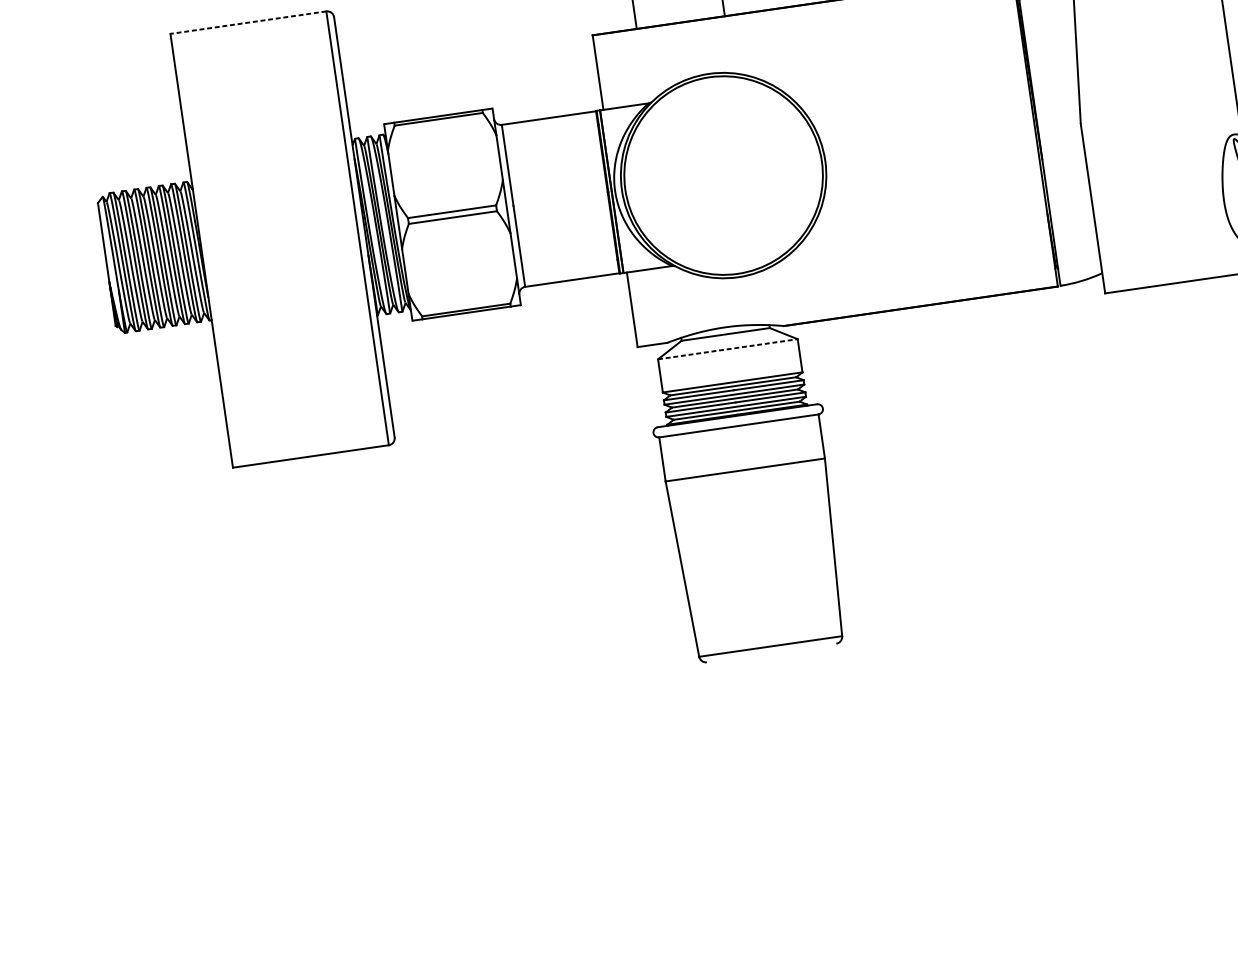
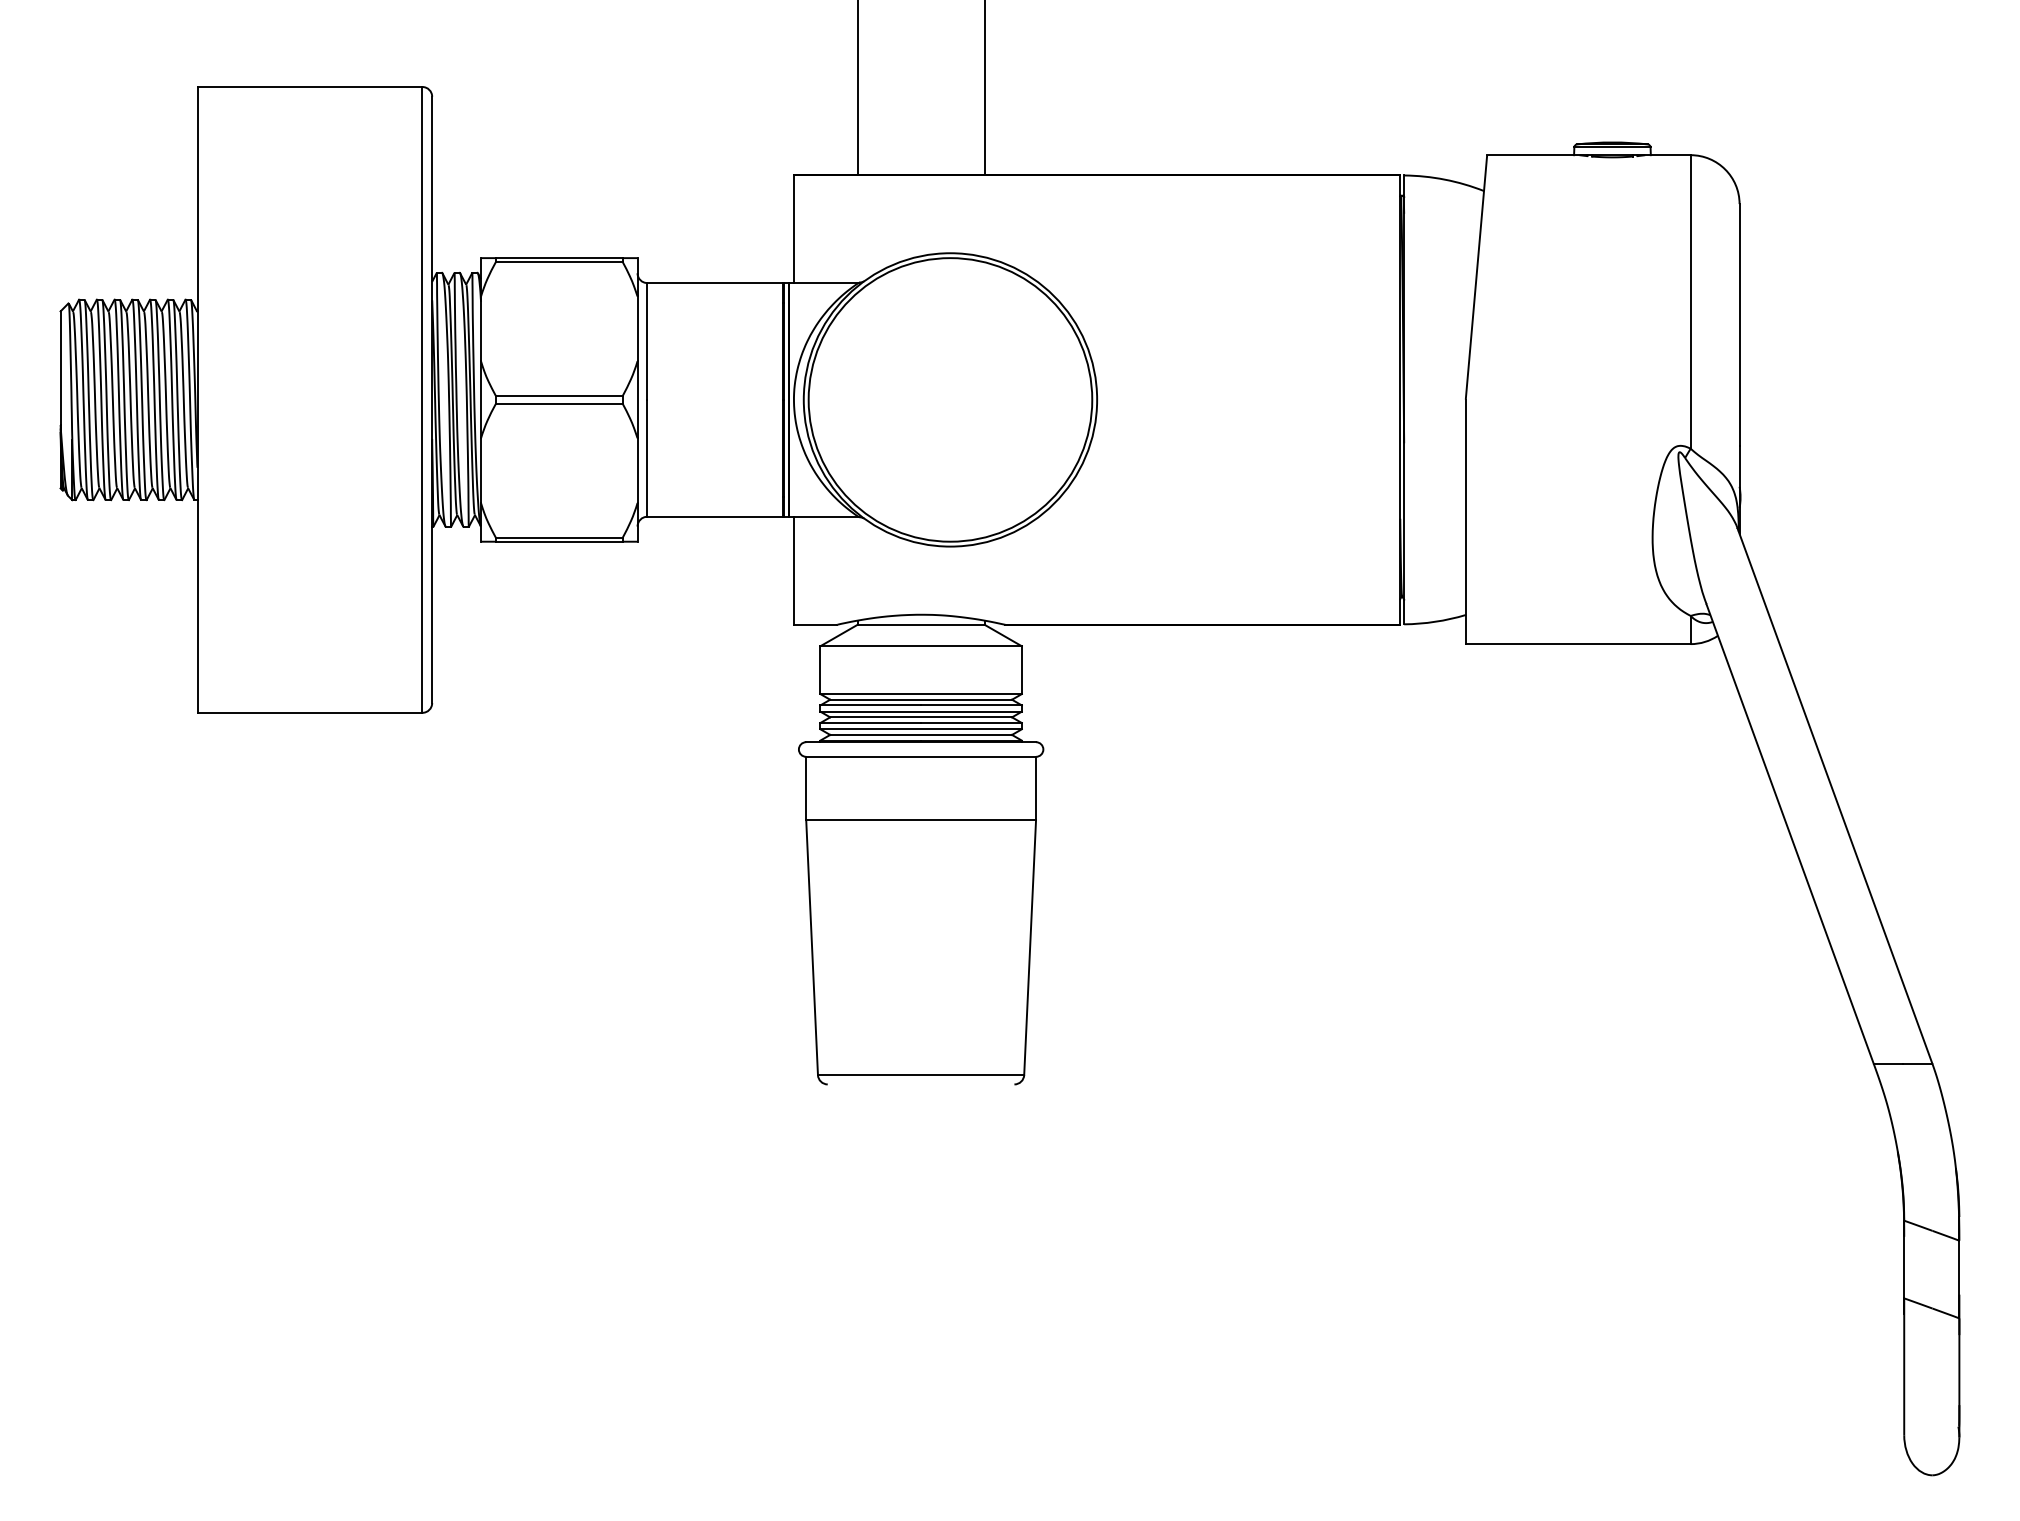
line: (248, 23) -> (309, 87), dashed -> solid
line: (728, 349) -> (921, 646), dashed -> solid

